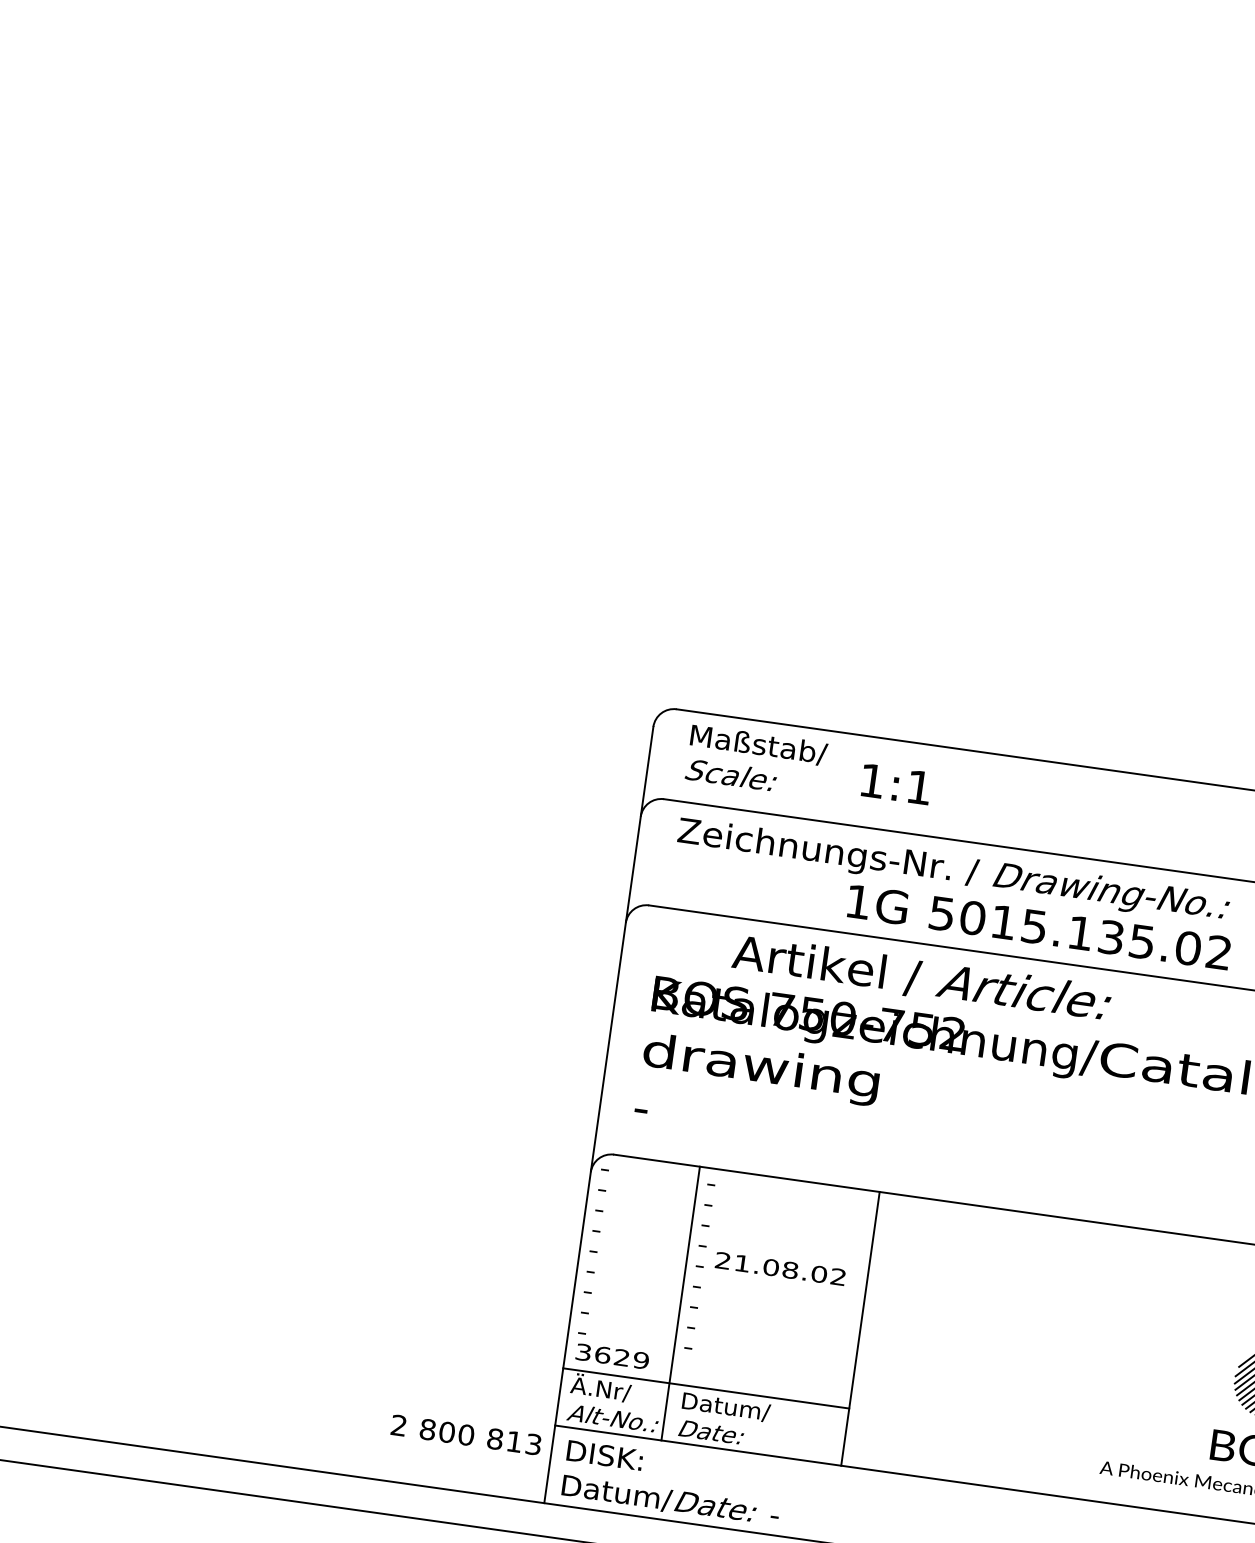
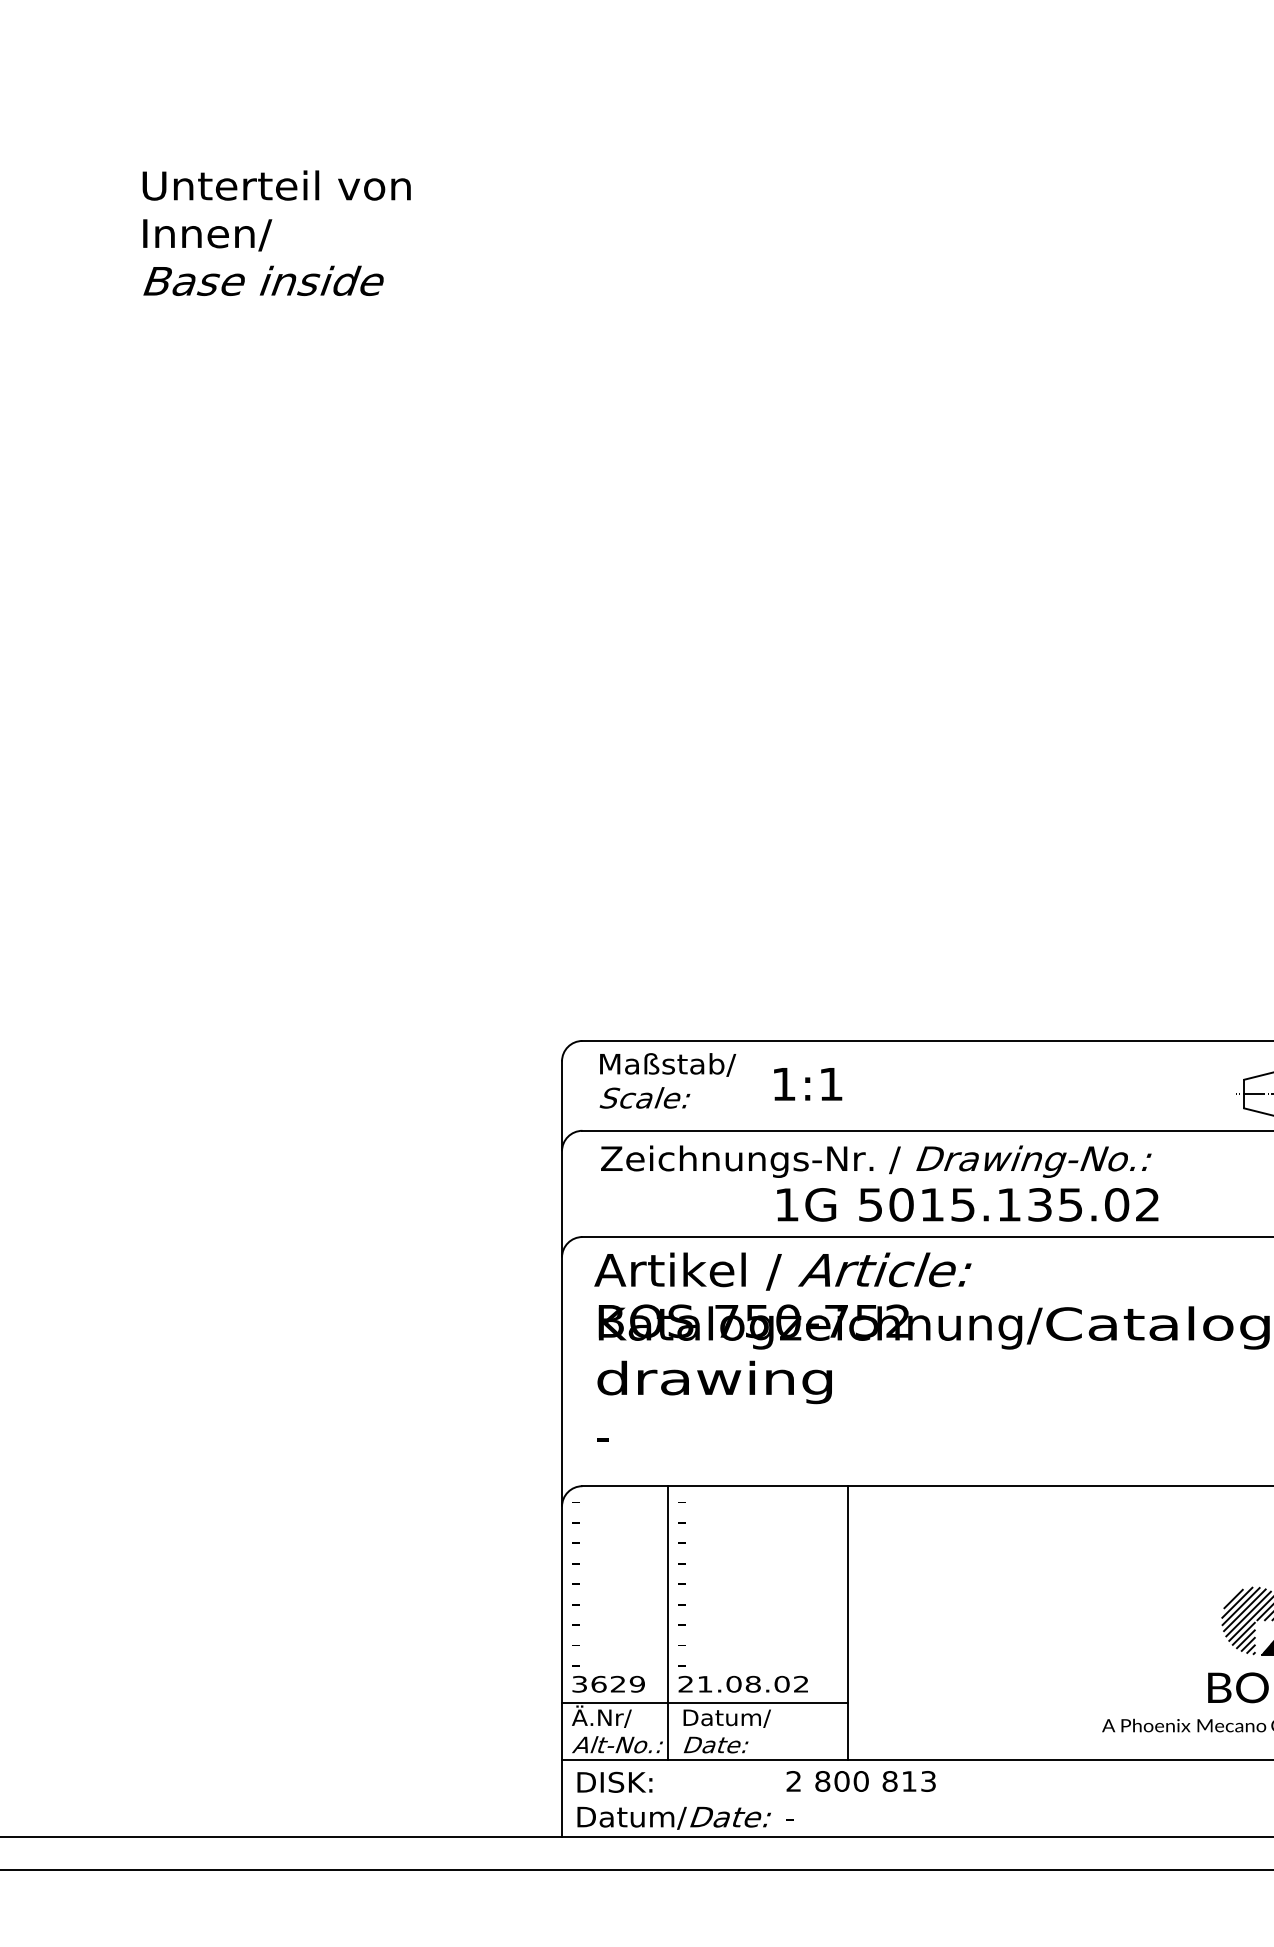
text: (921, 978) -> (782, 1271), moved
text: (779, 1268) -> (742, 1683), moved
text: (465, 1434) -> (860, 1781), moved

